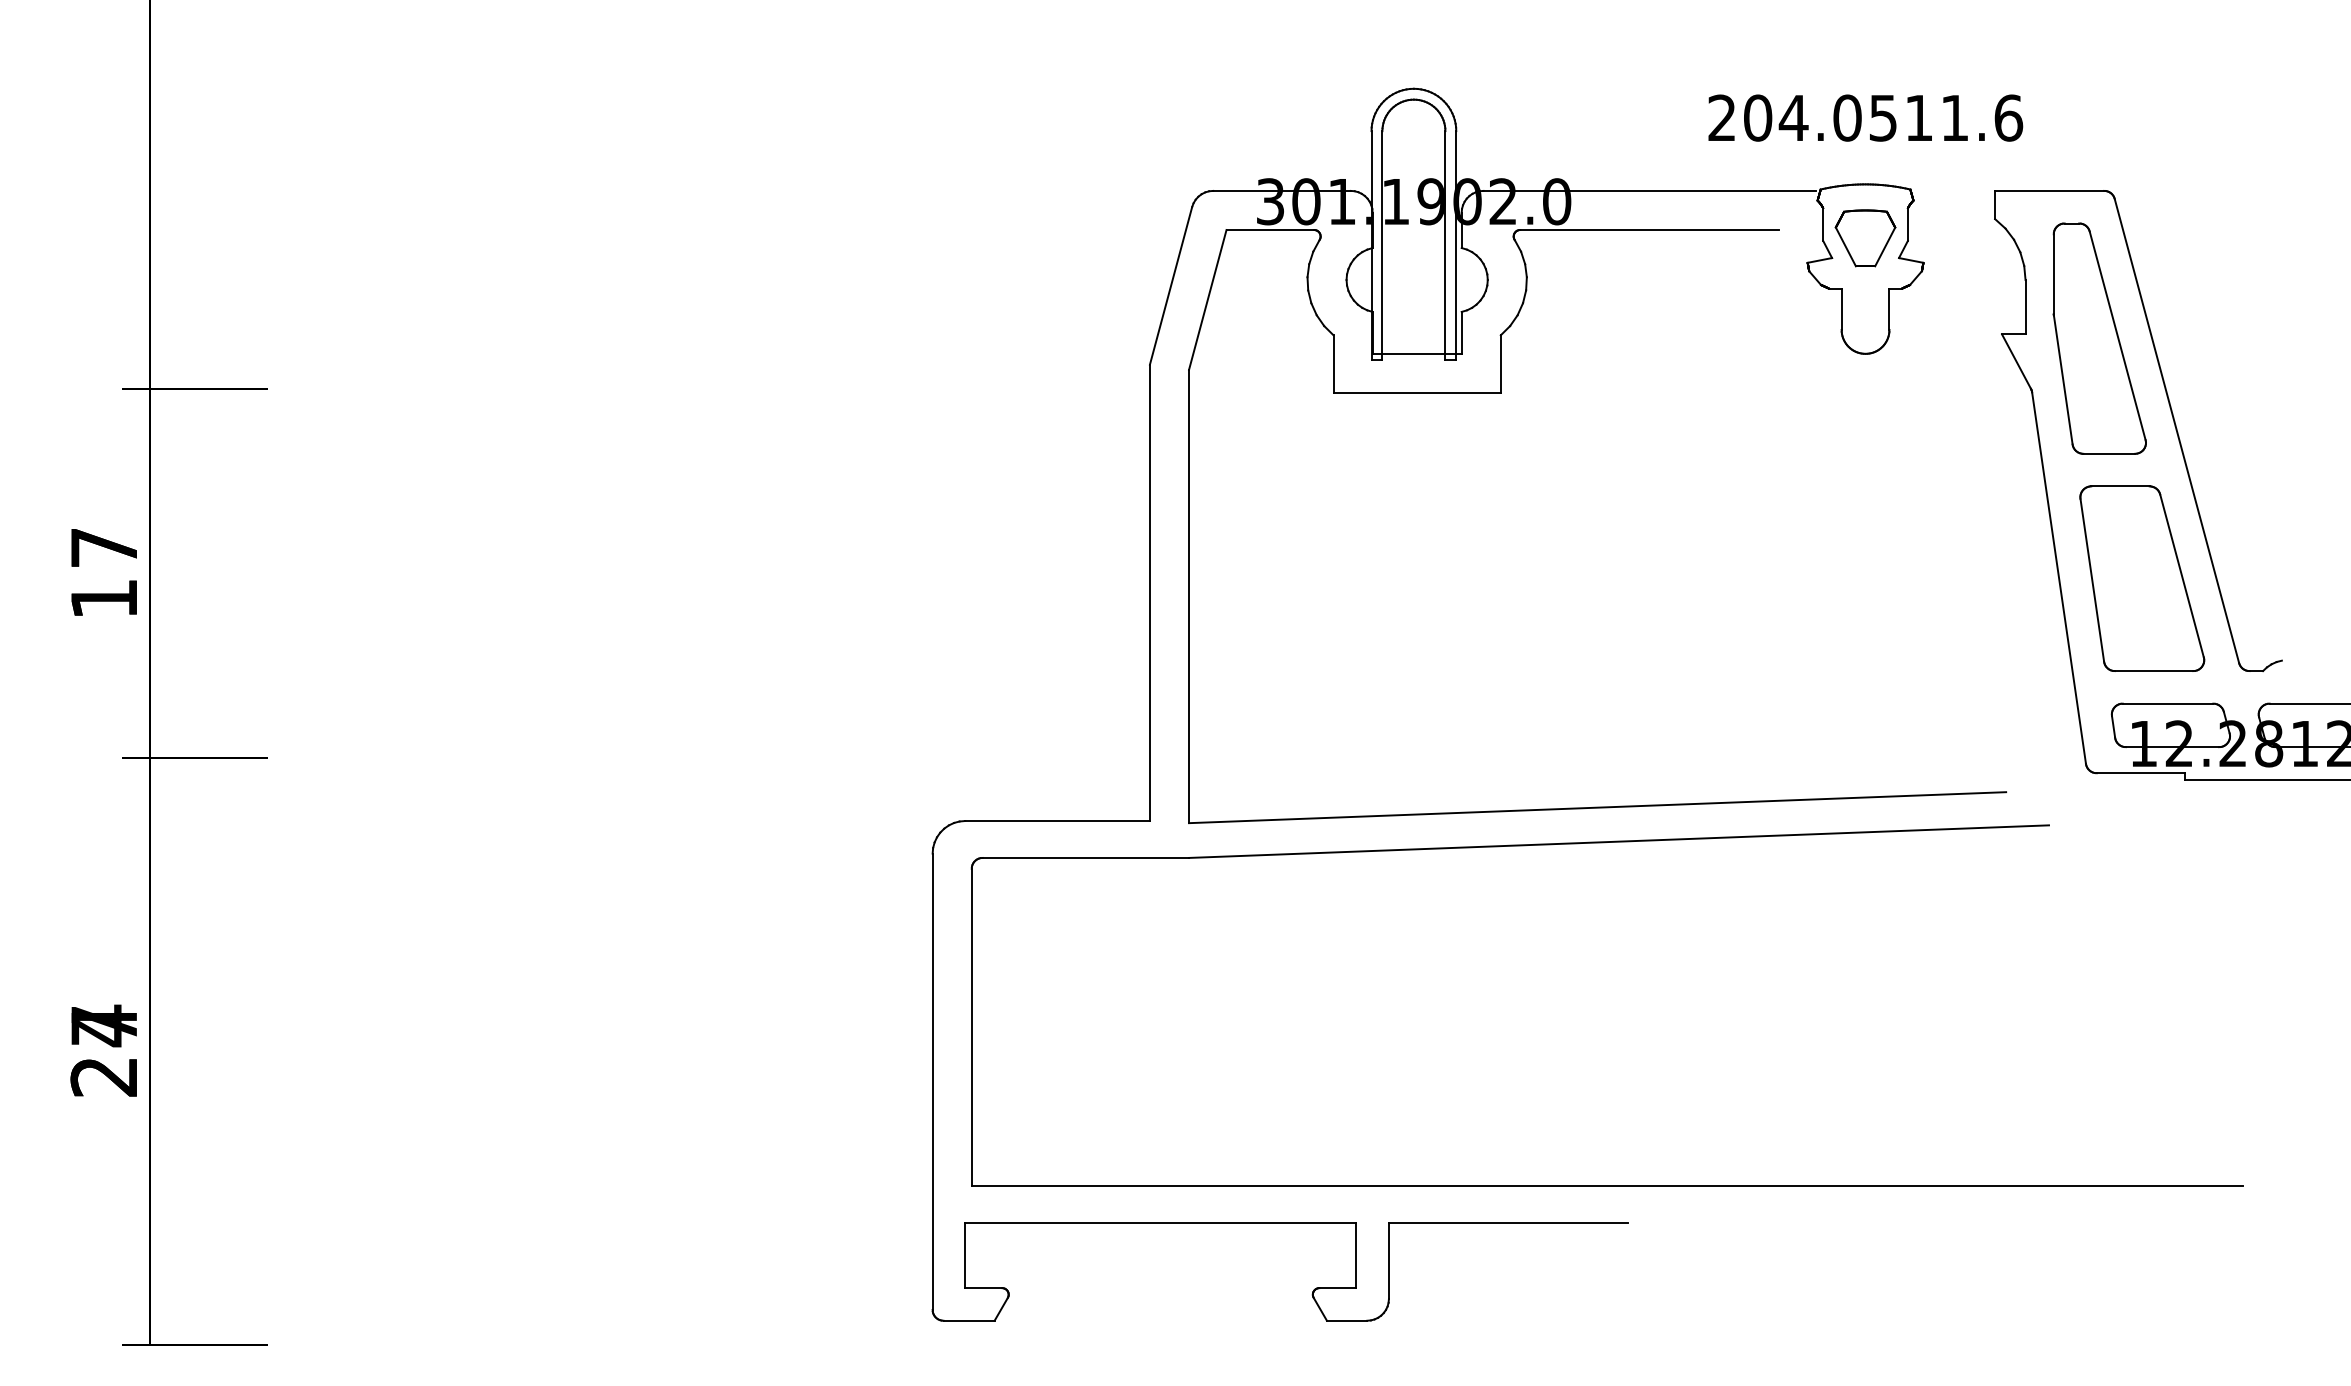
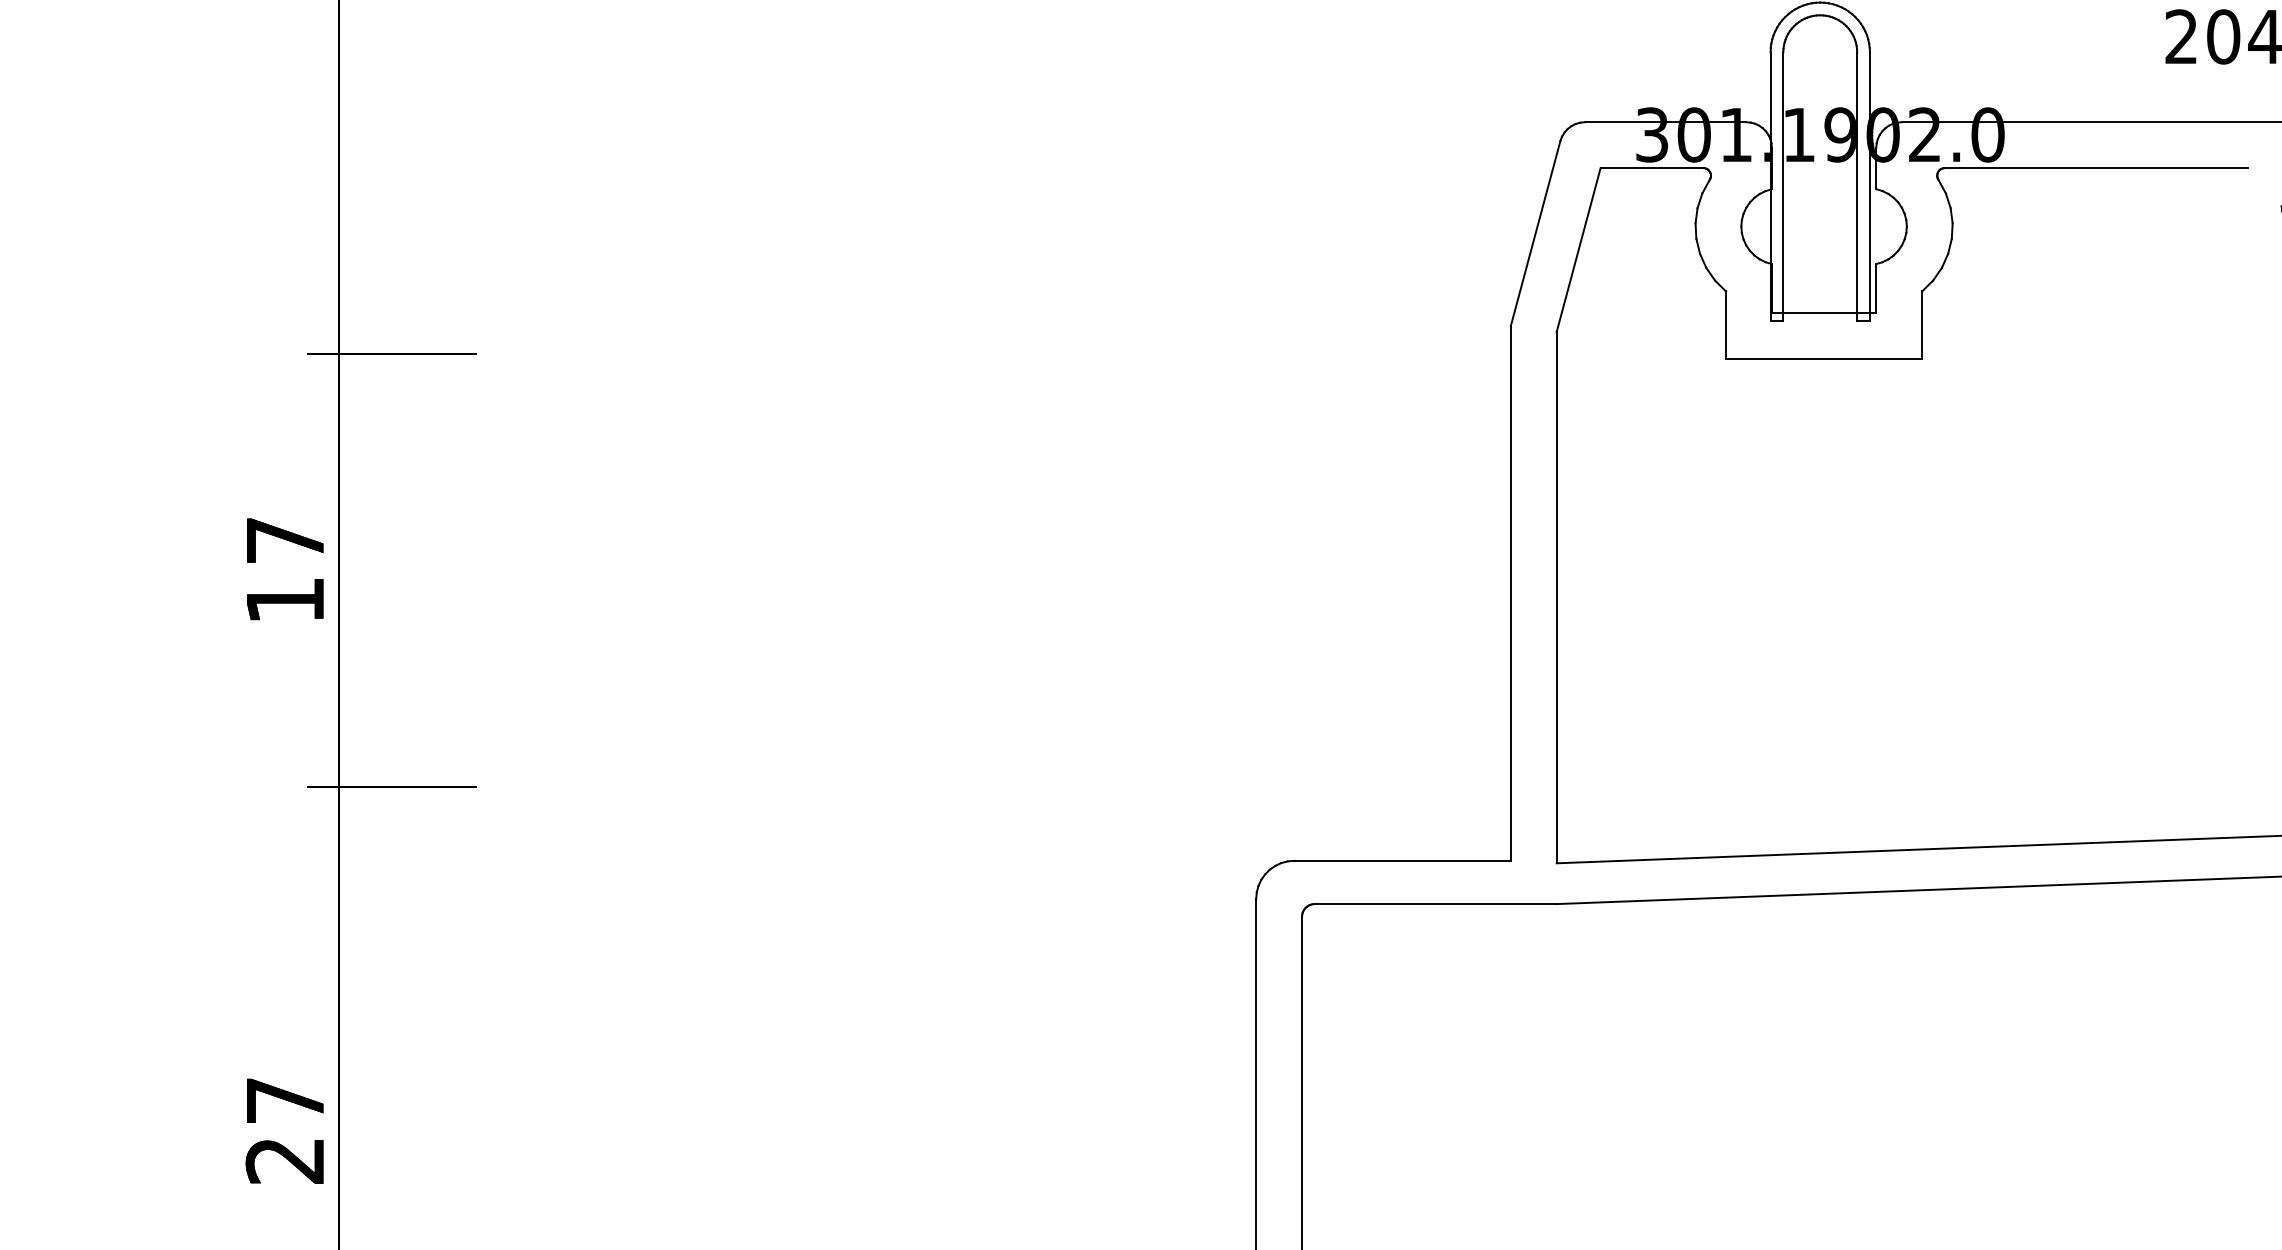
text: (103, 1025) -> (284, 1100), 24 -> 27

